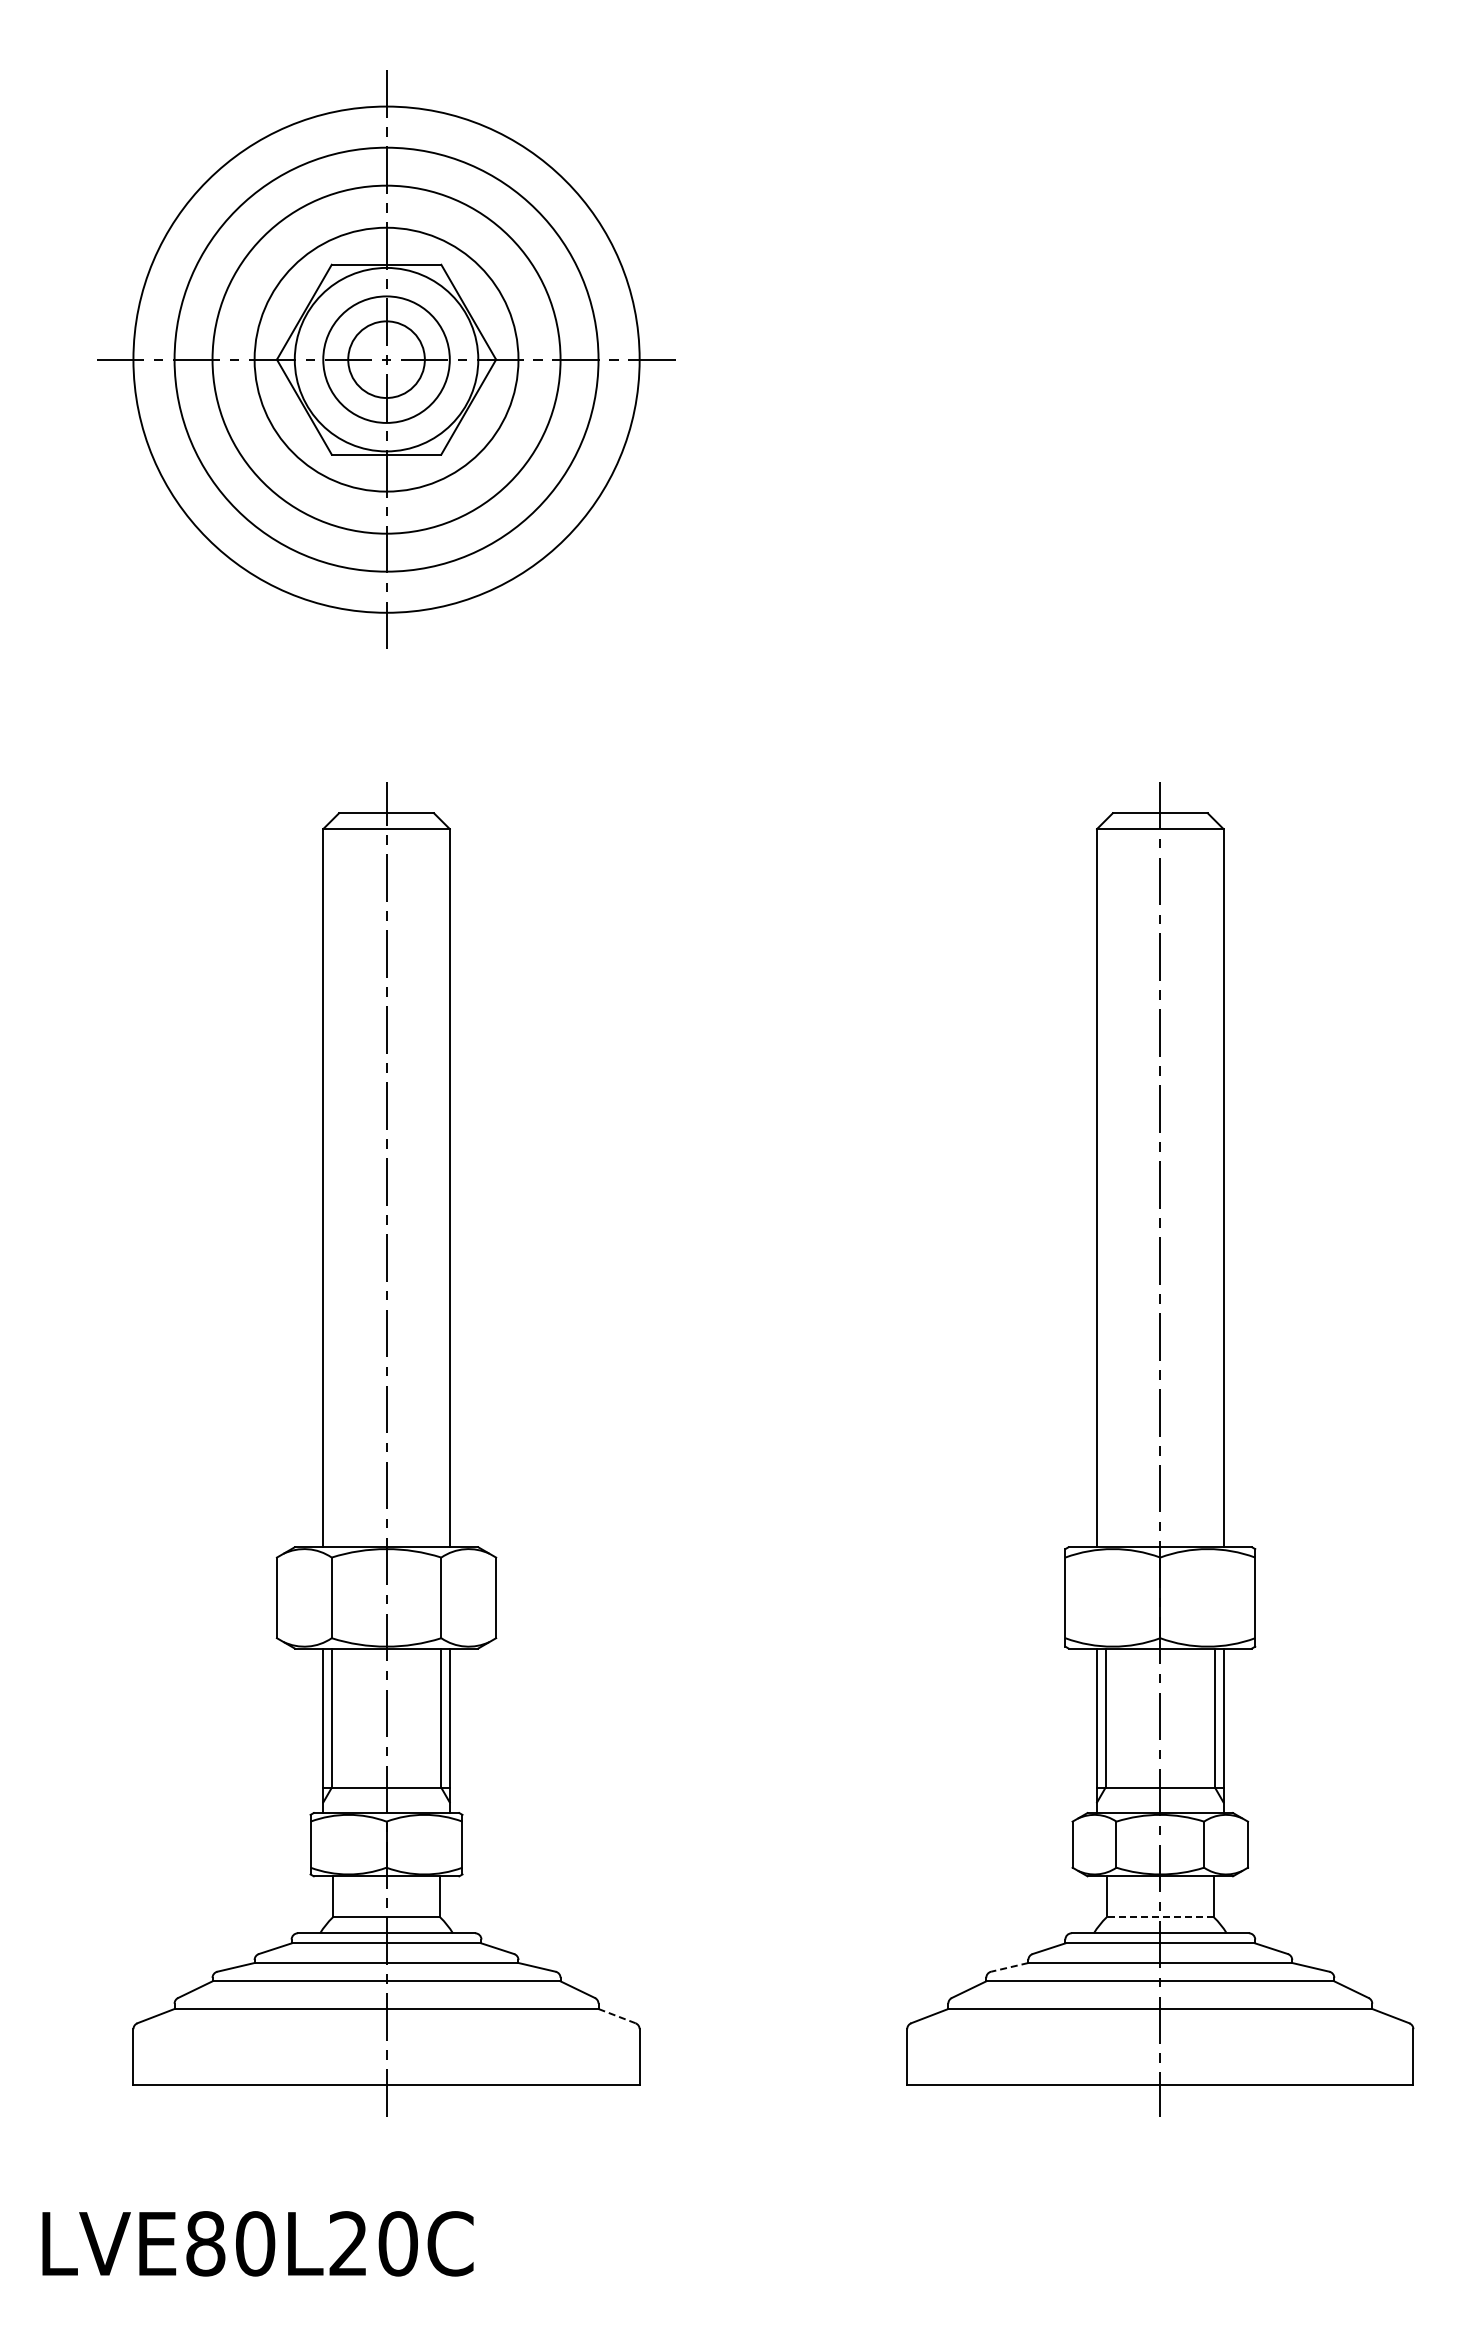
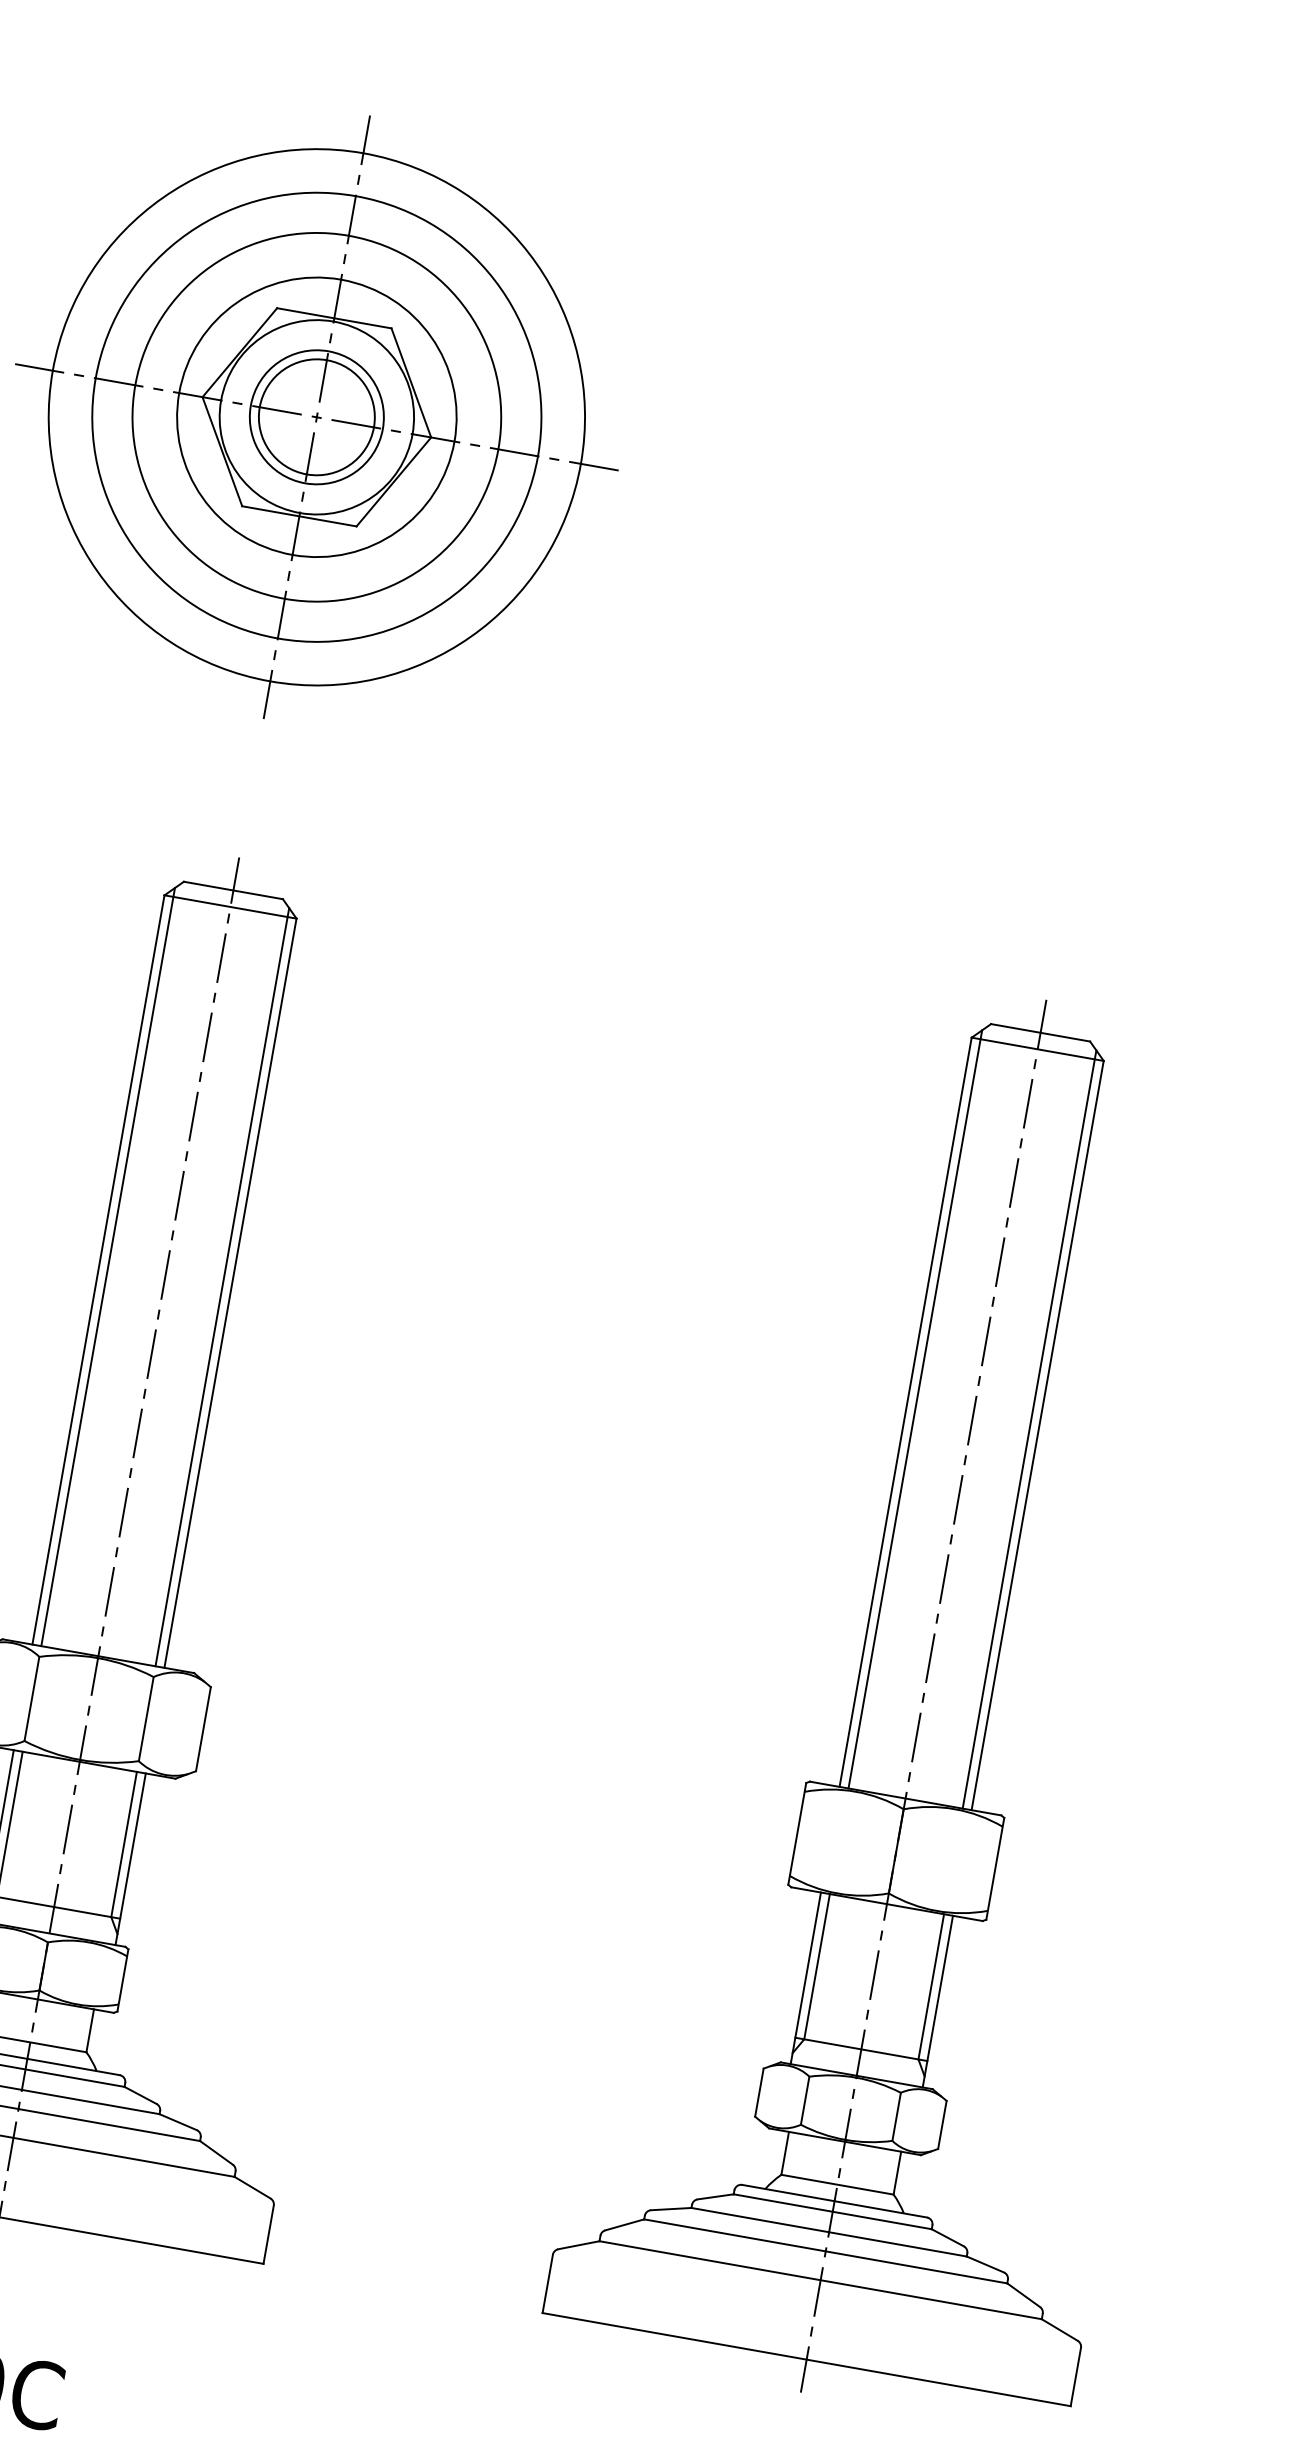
circle: (386, 359) -> (316, 417), size x1.43
line: (331, 1183) -> (107, 1266), added
line: (441, 1183) -> (222, 1286), added
line: (1105, 1183) -> (915, 1408), added
line: (1215, 1183) -> (1030, 1429), added
line: (1160, 1917) -> (837, 2184), dashed -> solid
line: (1009, 1967) -> (670, 2209), dashed -> solid
line: (617, 2016) -> (253, 2188), dashed -> solid

